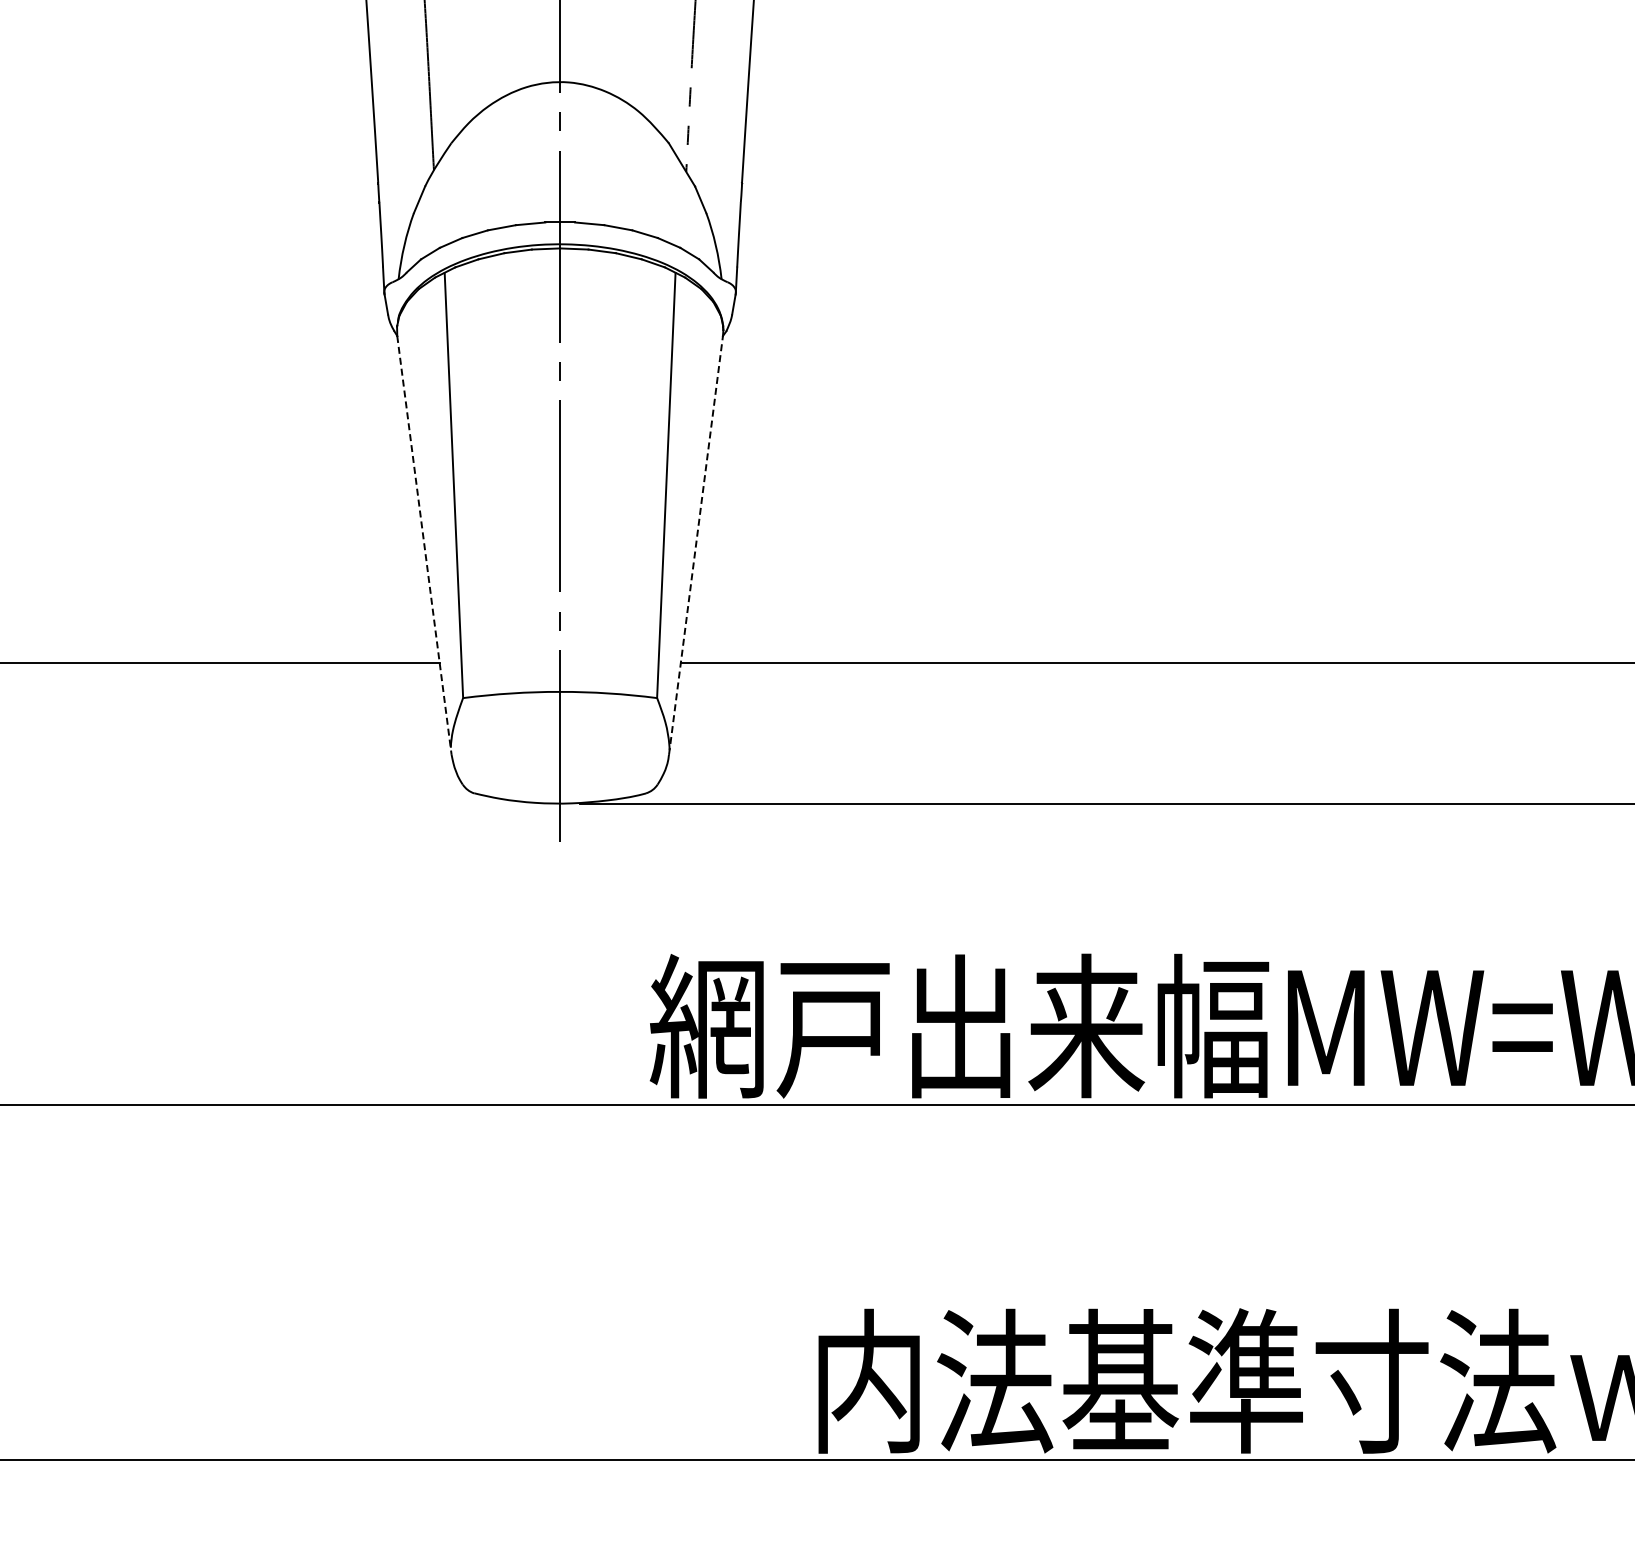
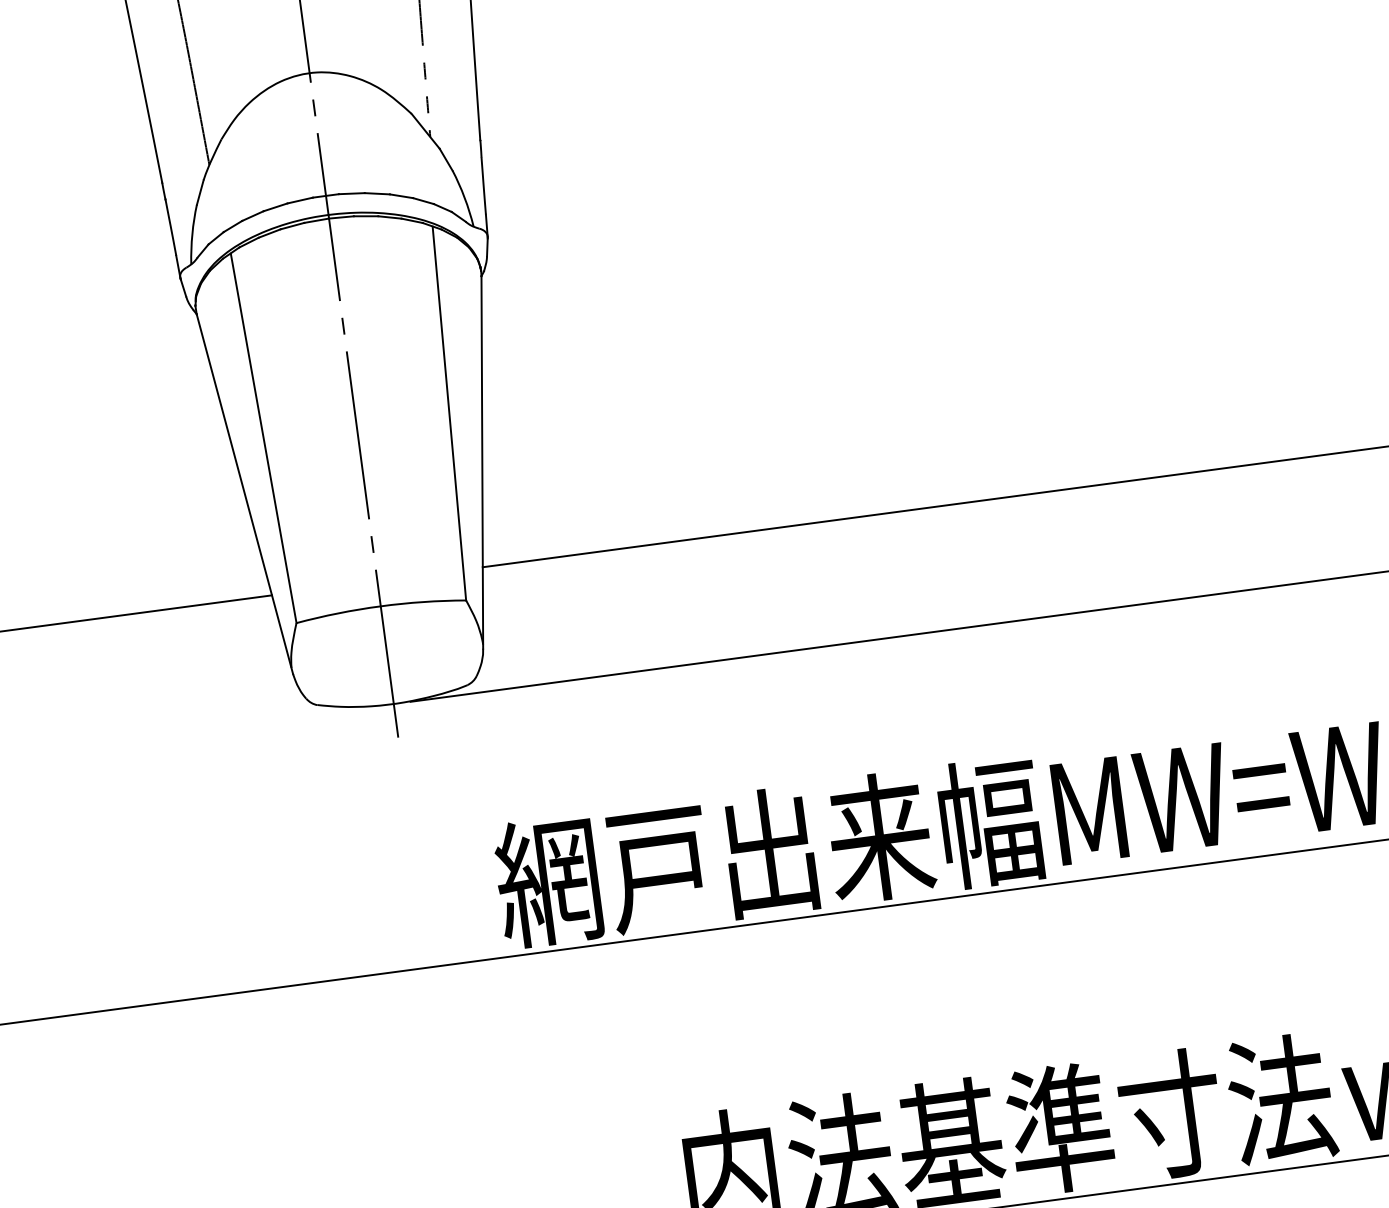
line: (696, 544) -> (482, 461), dashed -> solid
line: (424, 545) -> (244, 494), dashed -> solid

